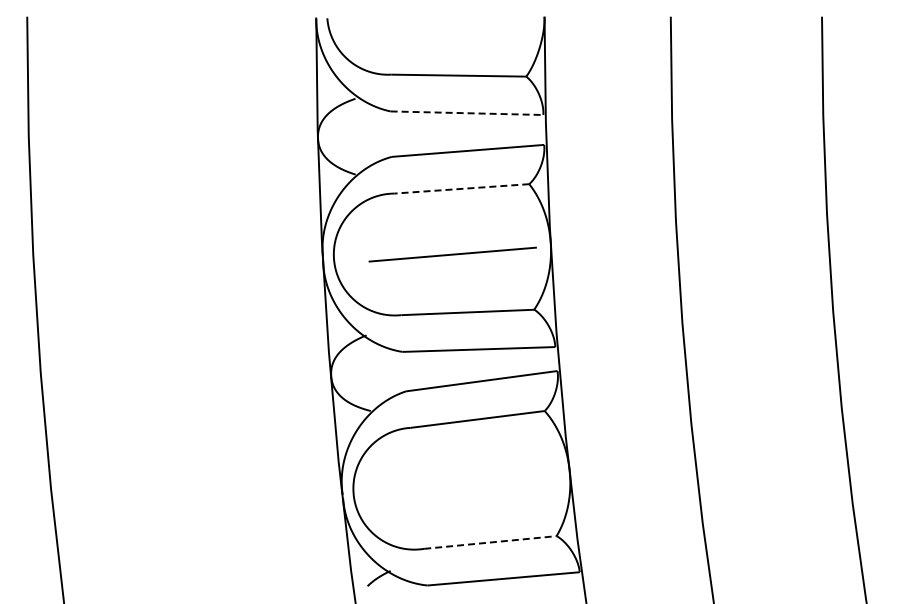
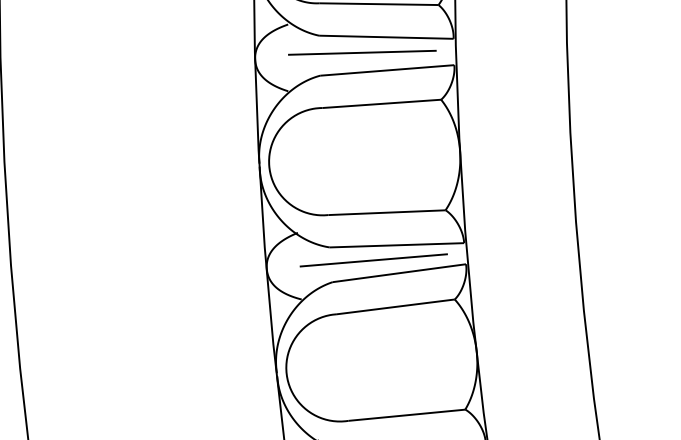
line: (467, 113) -> (386, 37), dashed -> solid
line: (439, 130) -> (362, 52), added
line: (461, 188) -> (381, 103), dashed -> solid
line: (452, 254) -> (373, 260), moved
line: (490, 542) -> (407, 415), dashed -> solid

